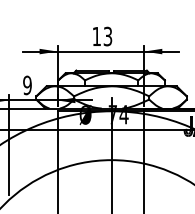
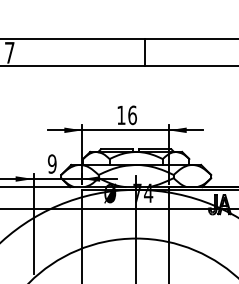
text: (107, 36) -> (132, 115), 13 -> 16

